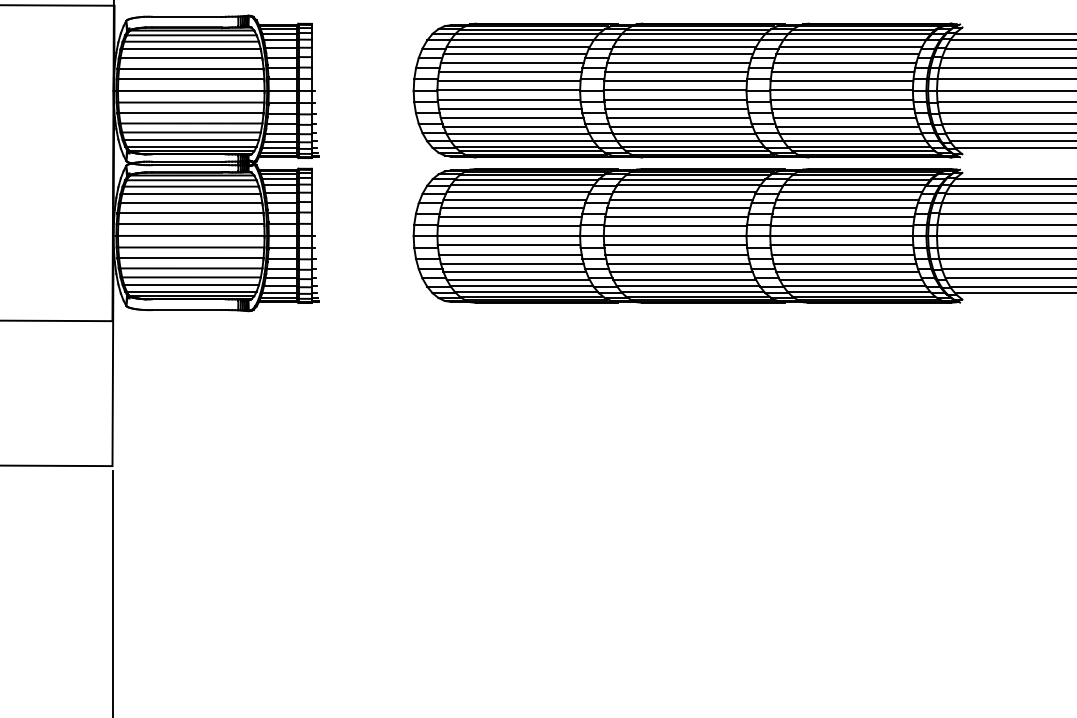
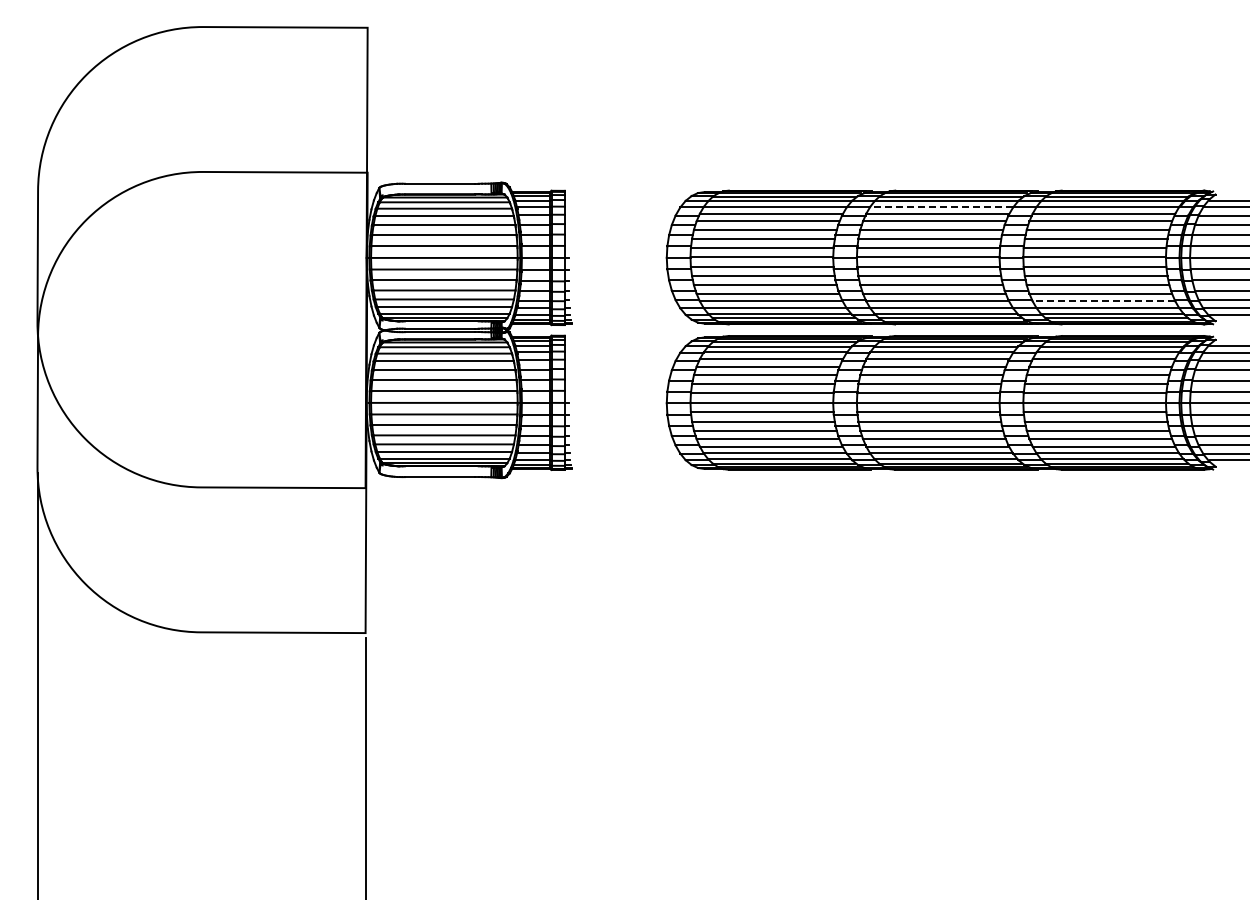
line: (688, 39) -> (941, 206), solid -> dashed
line: (850, 134) -> (1103, 301), solid -> dashed

